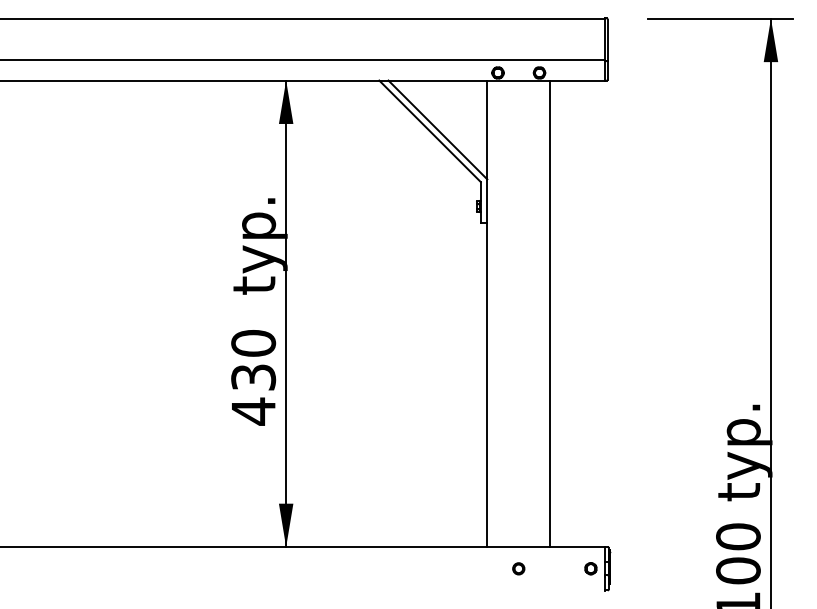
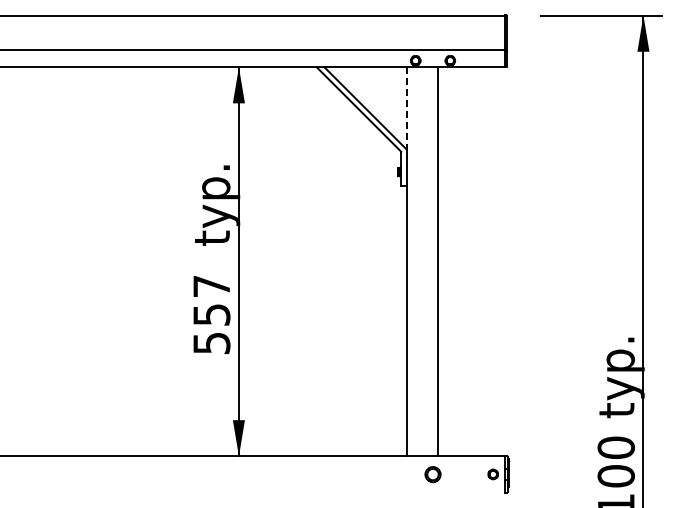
line: (487, 130) -> (406, 108), solid -> dashed
line: (550, 313) -> (438, 261), moved
text: (253, 378) -> (211, 315), 430 -> 557
part: (518, 568) -> (432, 474), size x1.6

